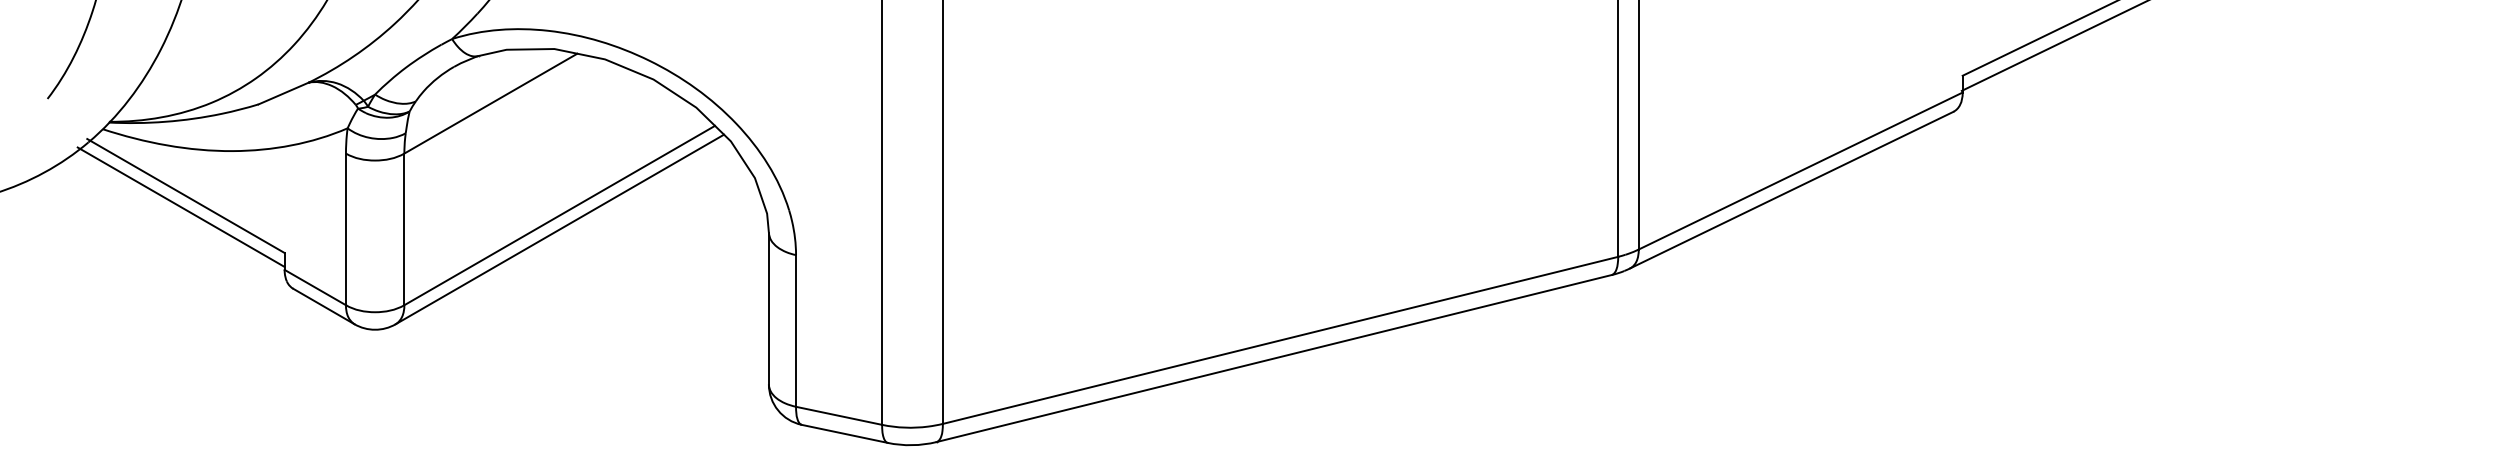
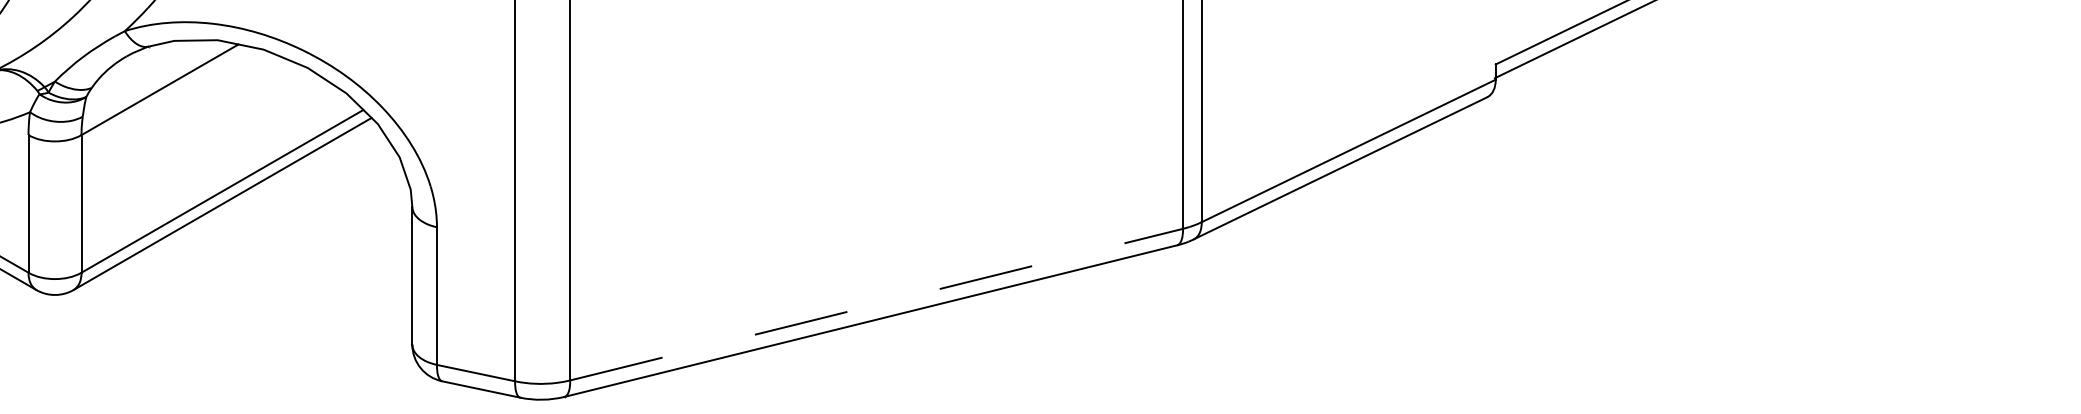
line: (1280, 340) -> (876, 304), solid -> dashed

